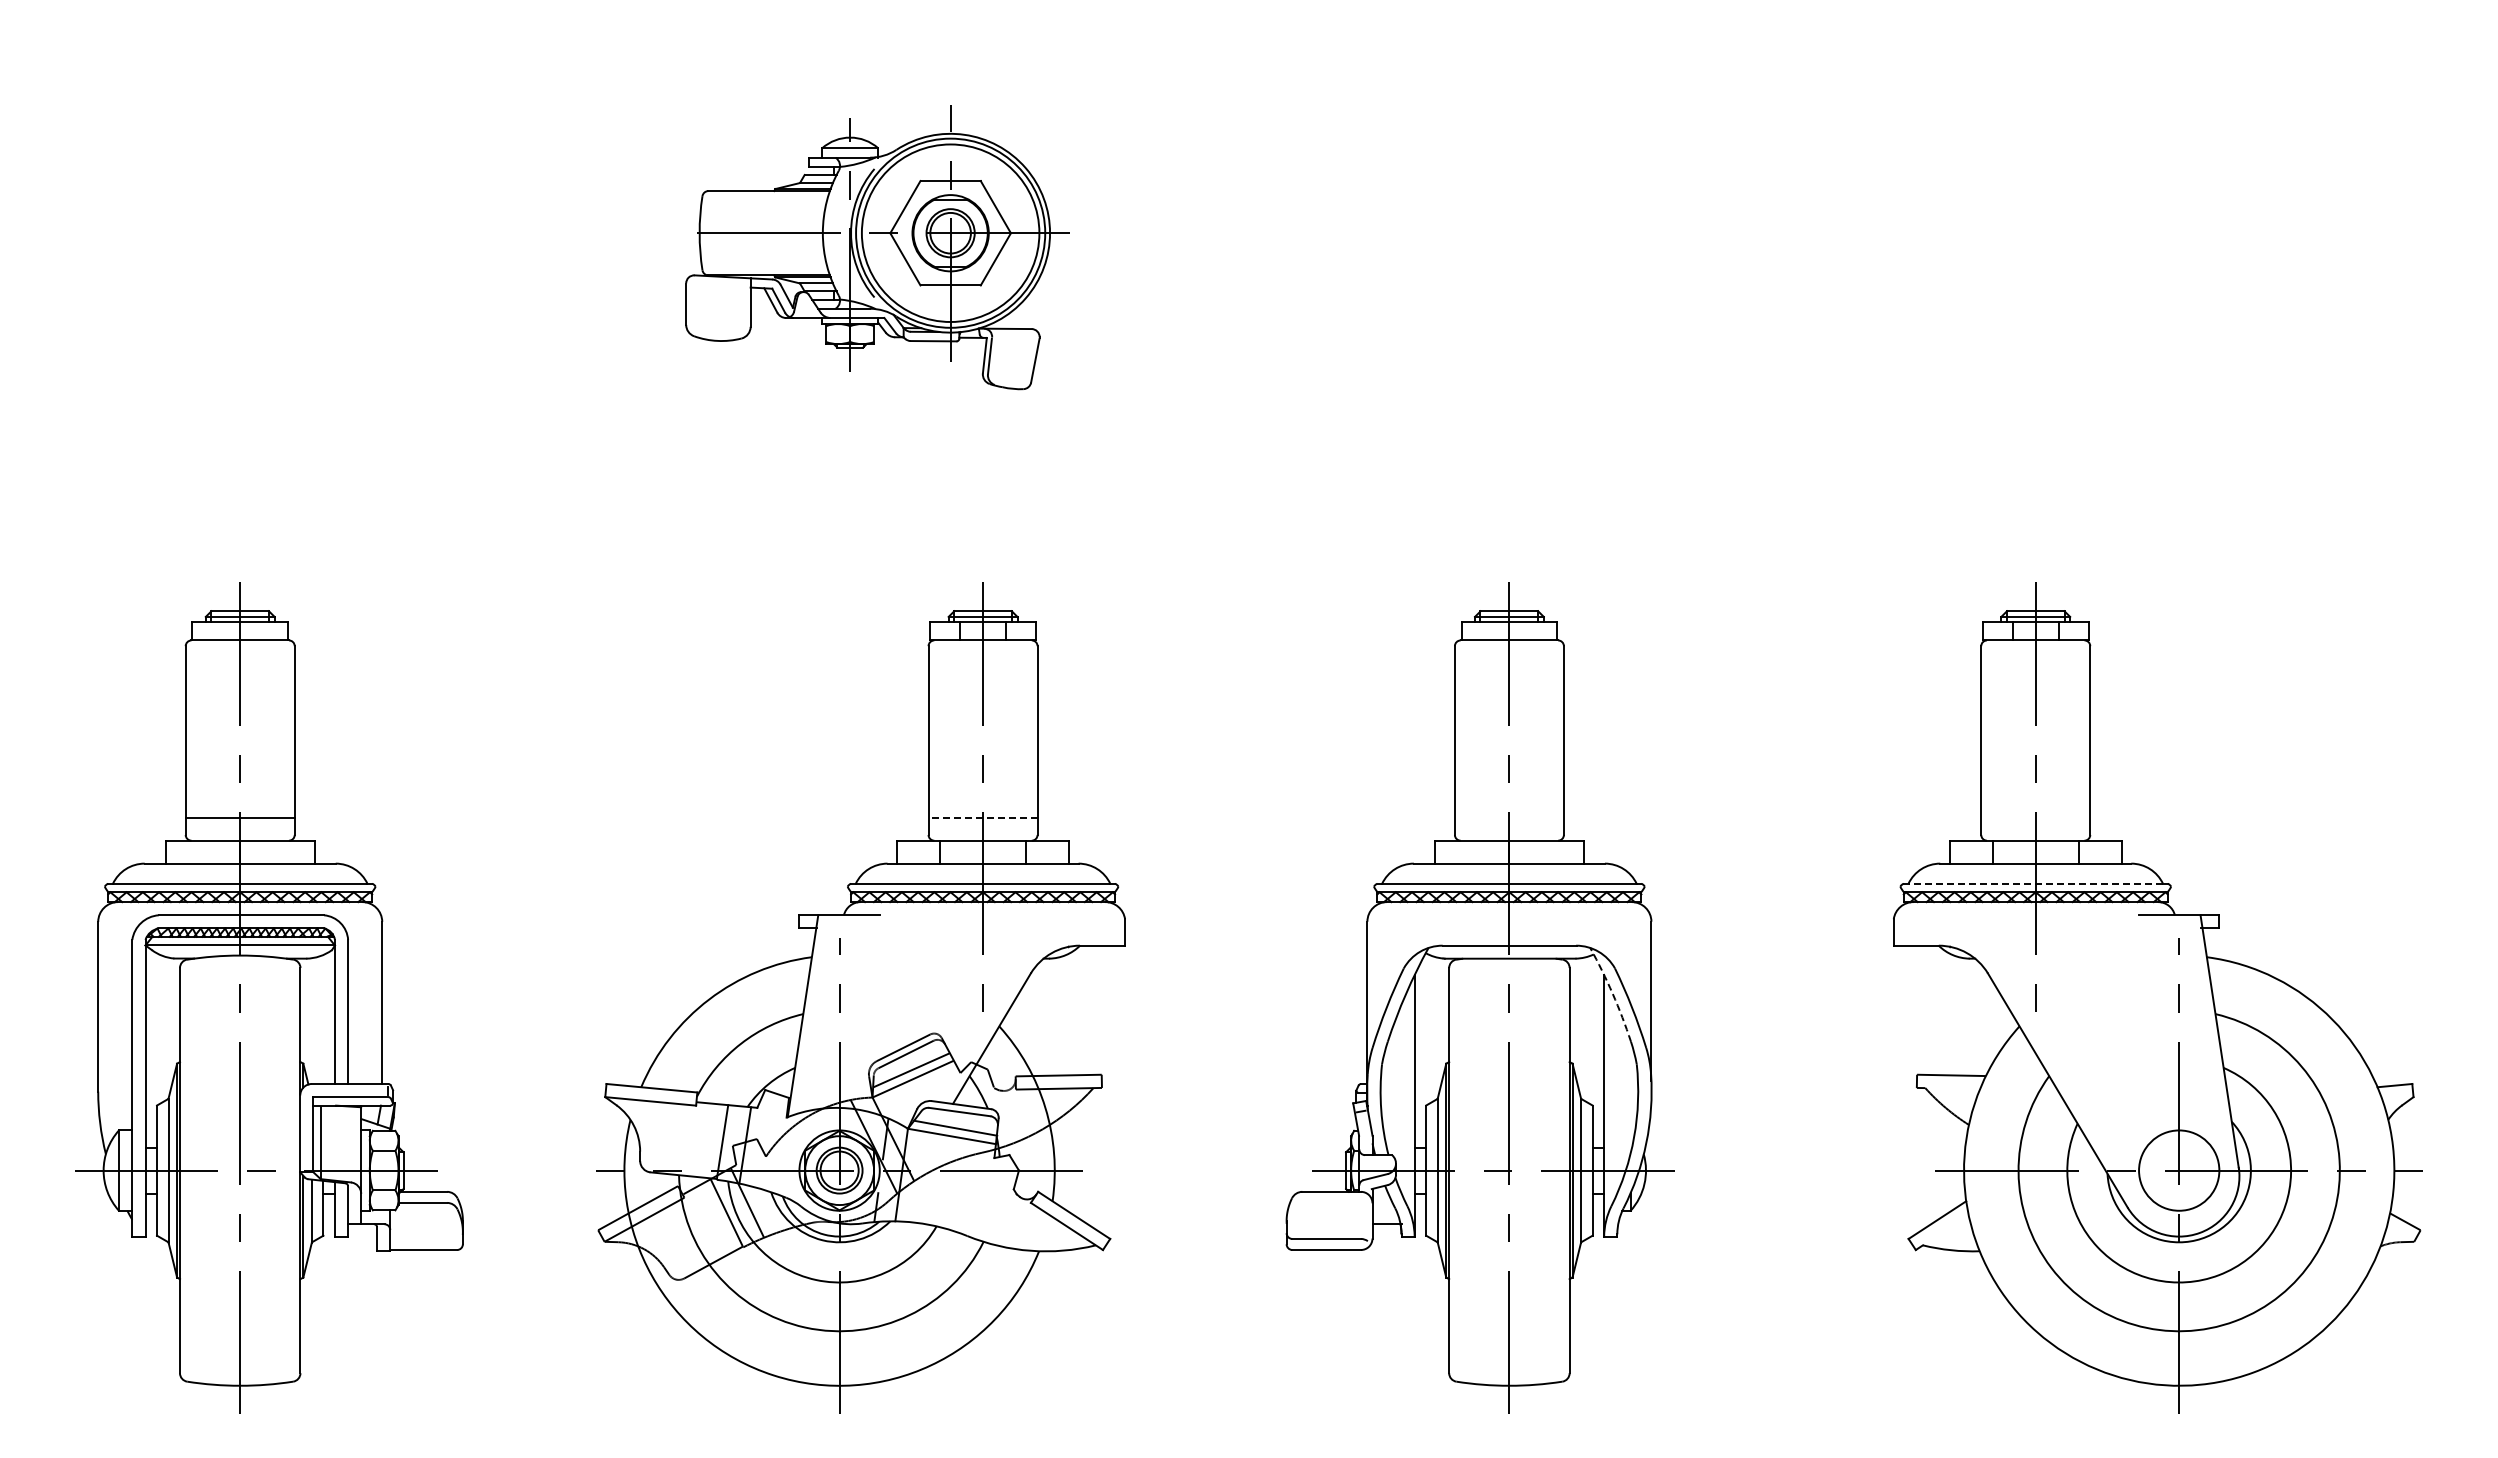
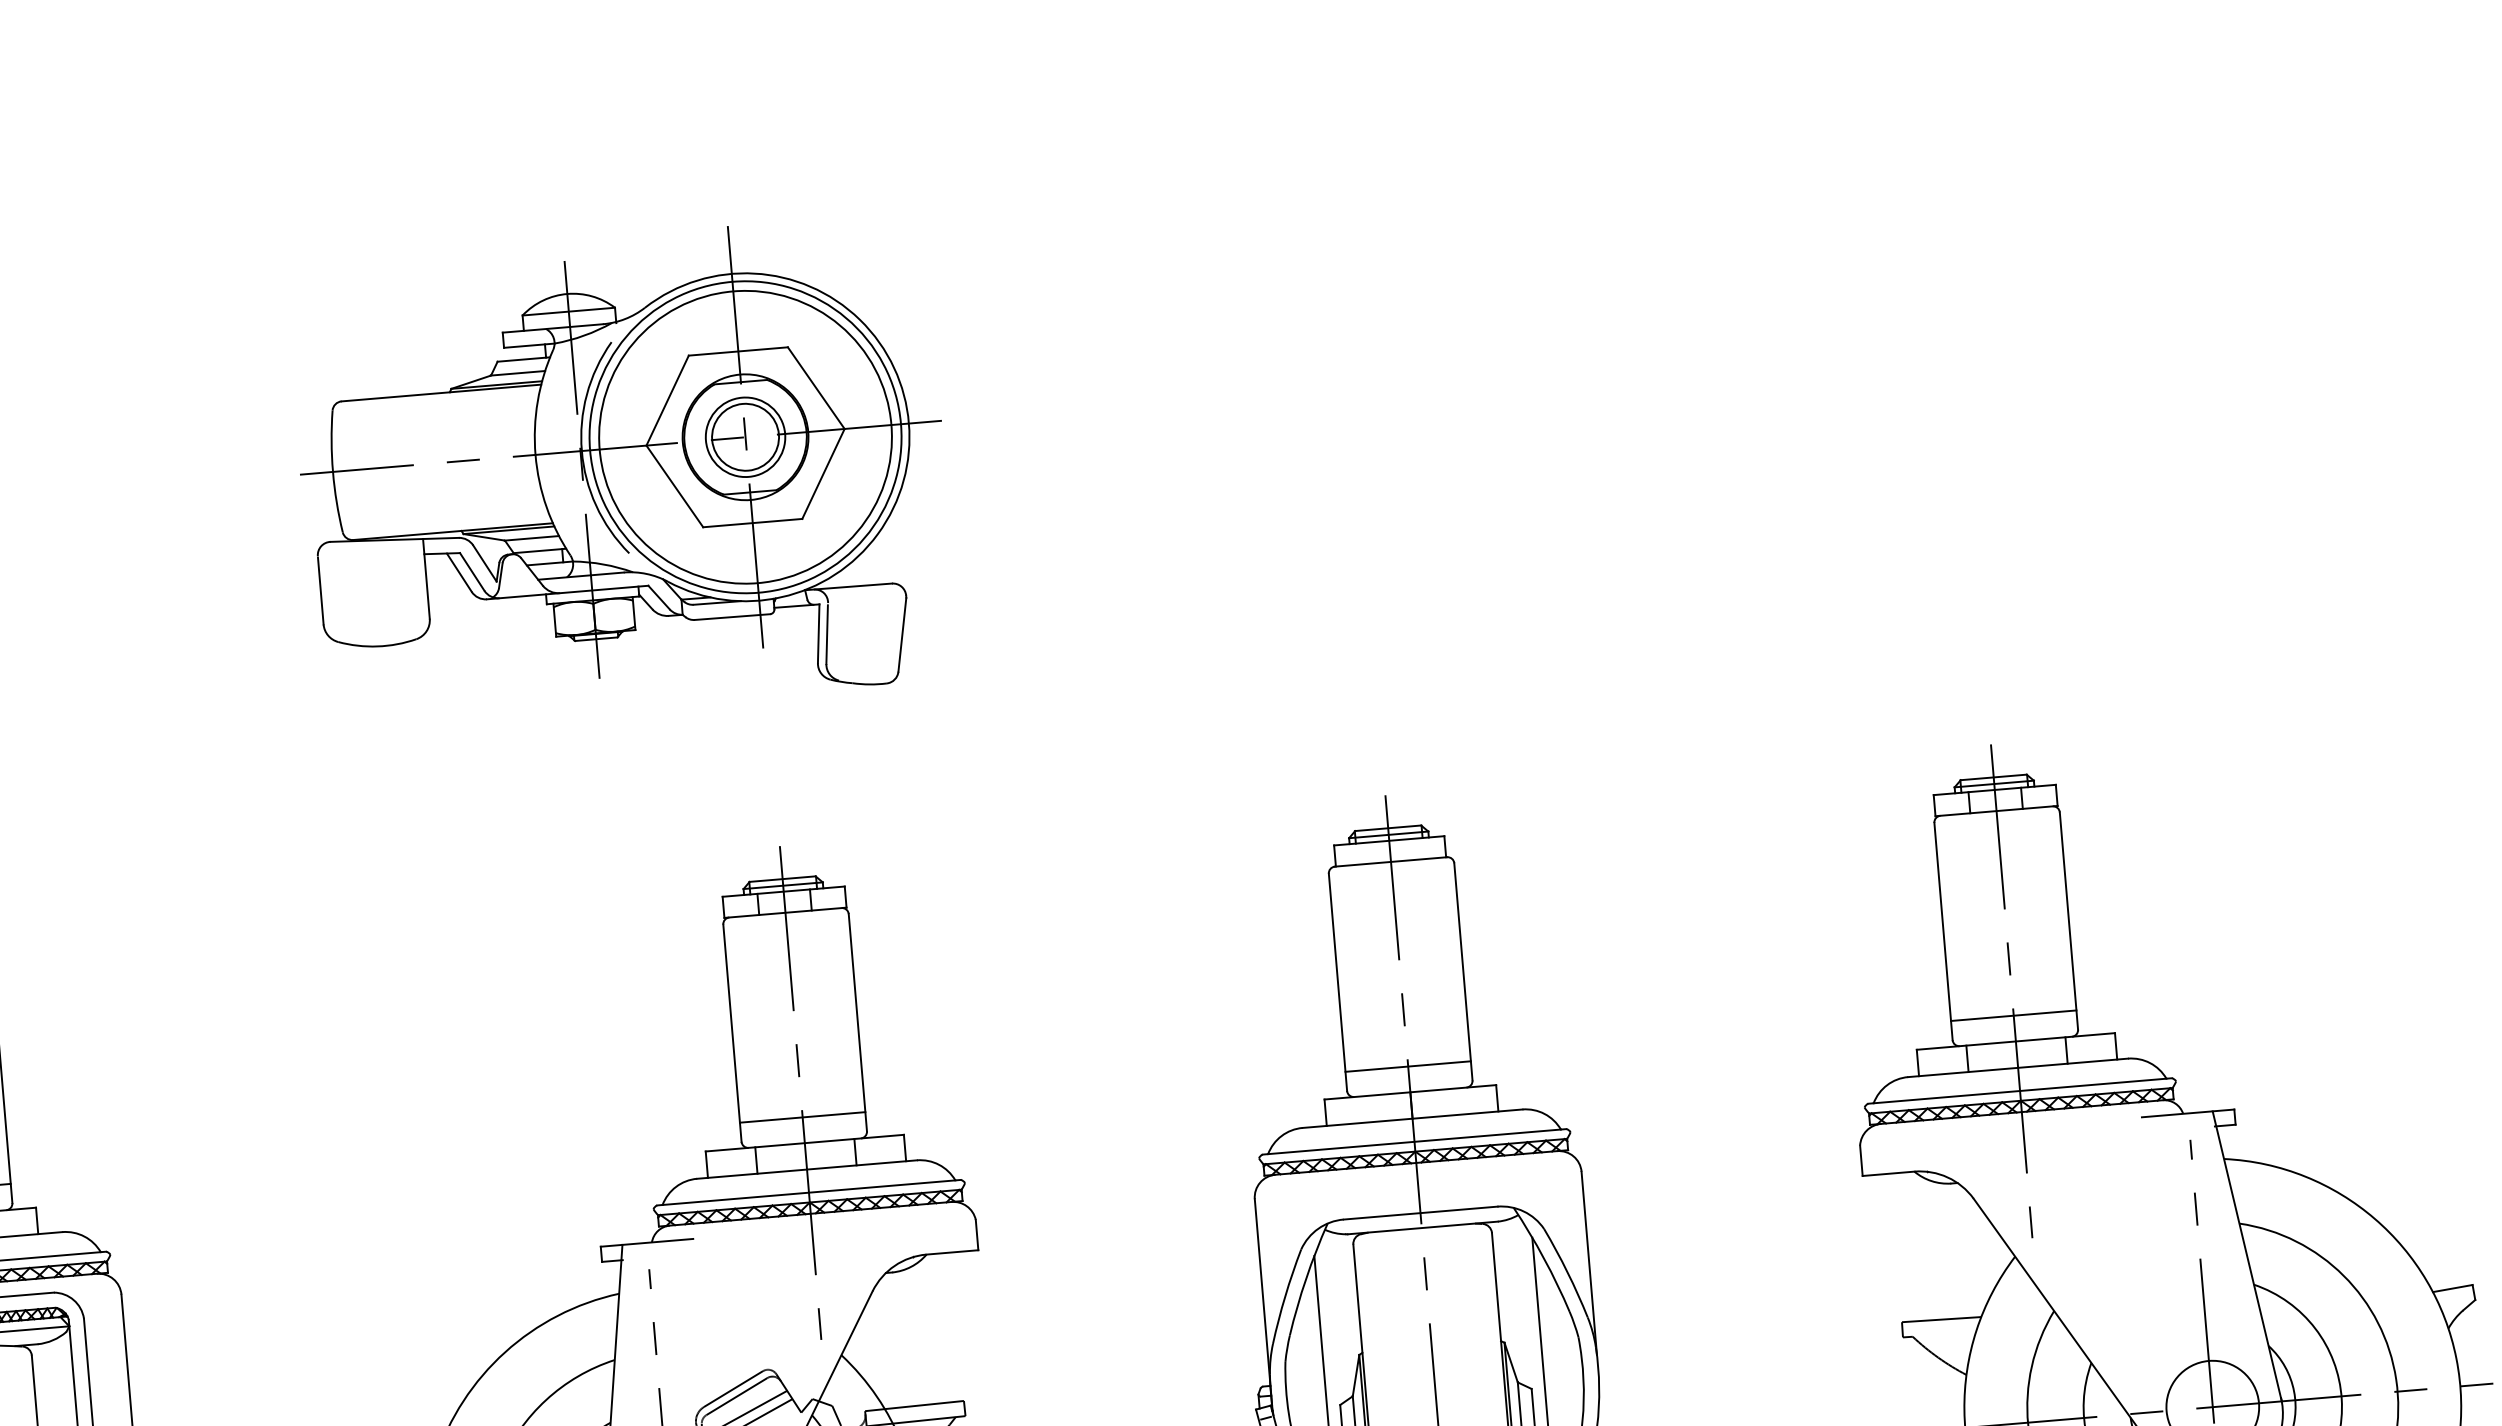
part: (874, 247) -> (622, 471), size x1.43
line: (983, 818) -> (803, 1117), dashed -> solid
line: (1508, 818) -> (1407, 1066), added
line: (2035, 818) -> (2013, 1015), added
line: (2035, 883) -> (2019, 1090), dashed -> solid
arc: (1612, 993) -> (1543, 1258), dashed -> solid

